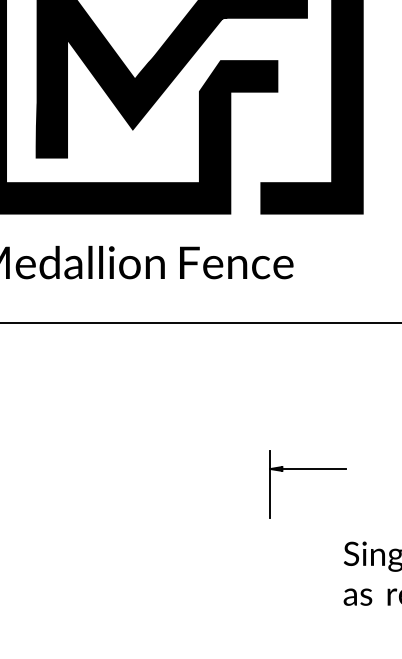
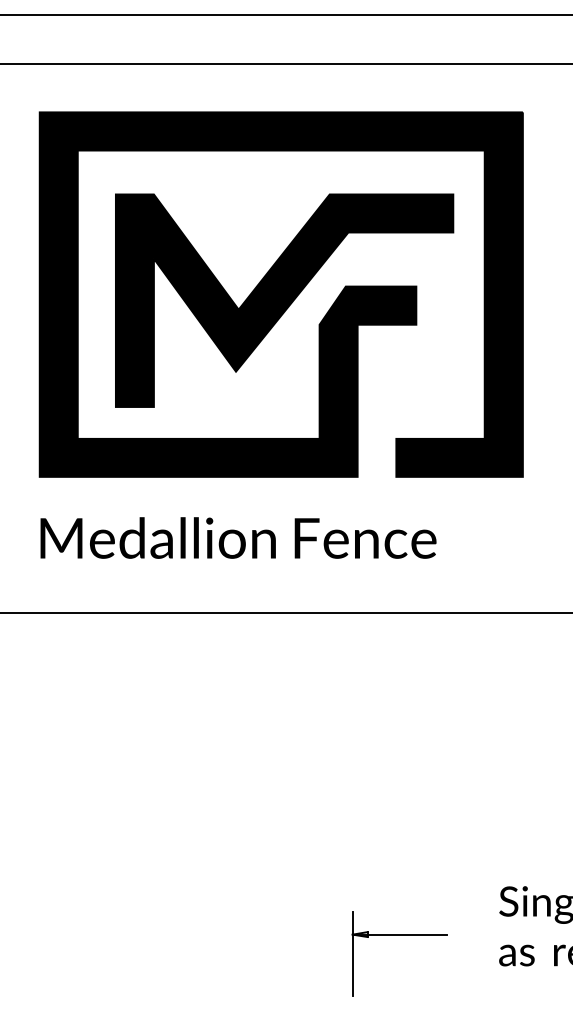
part: (307, 469) -> (399, 935), moved

